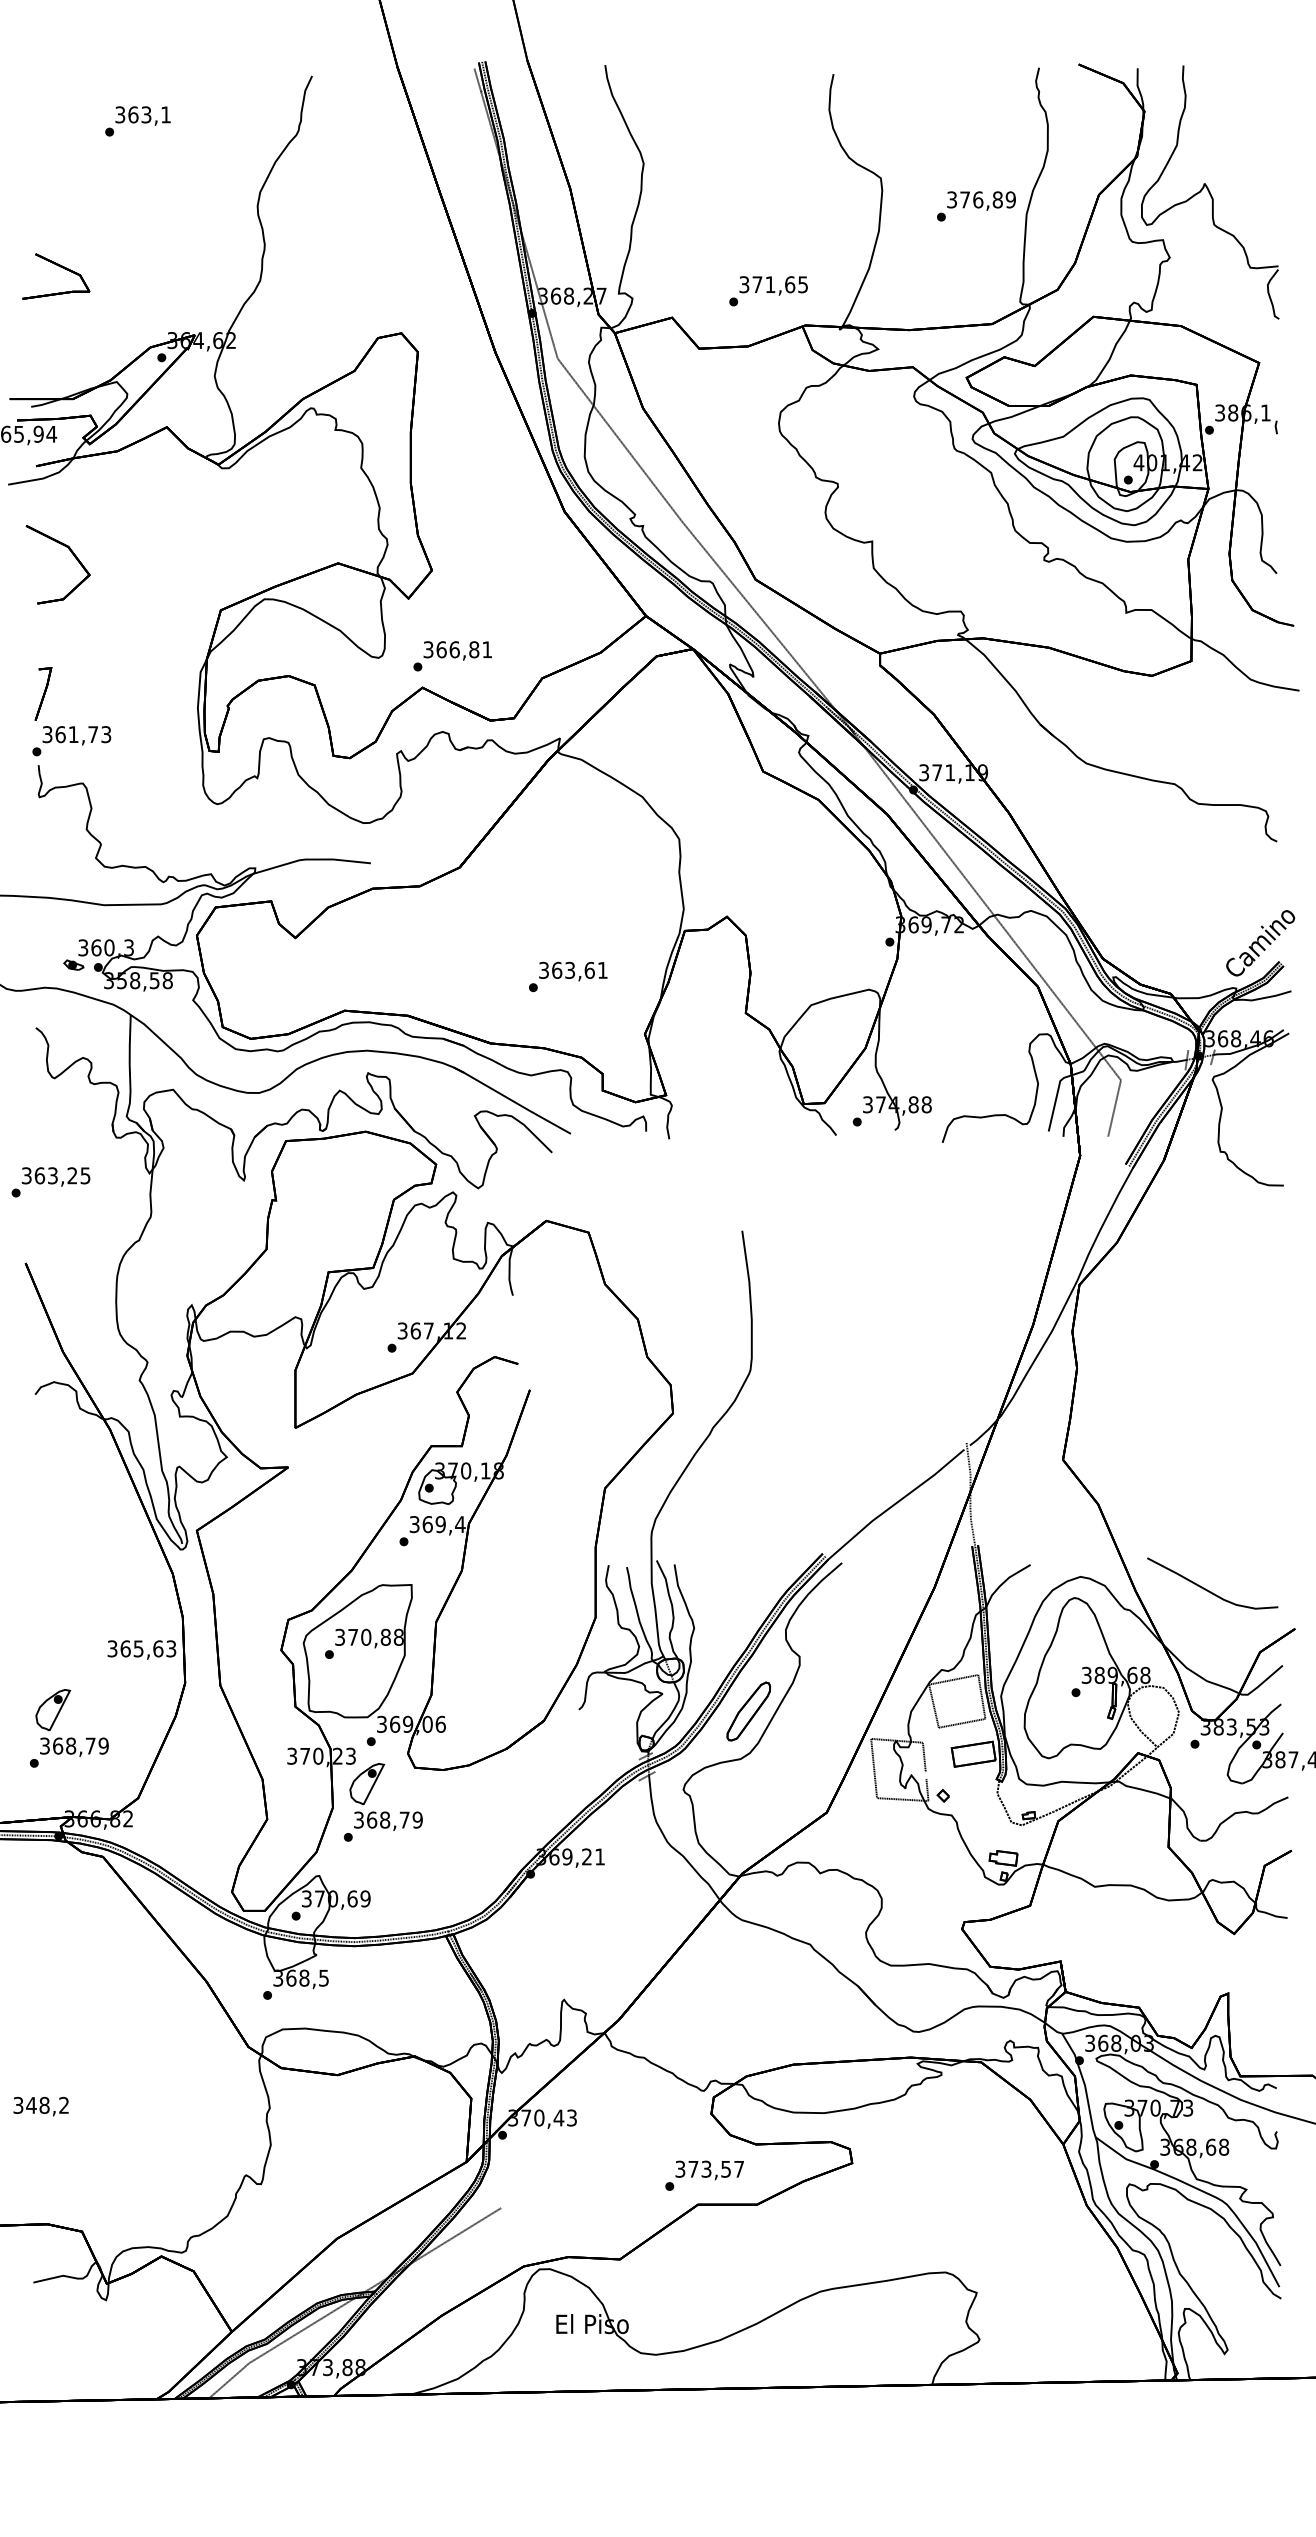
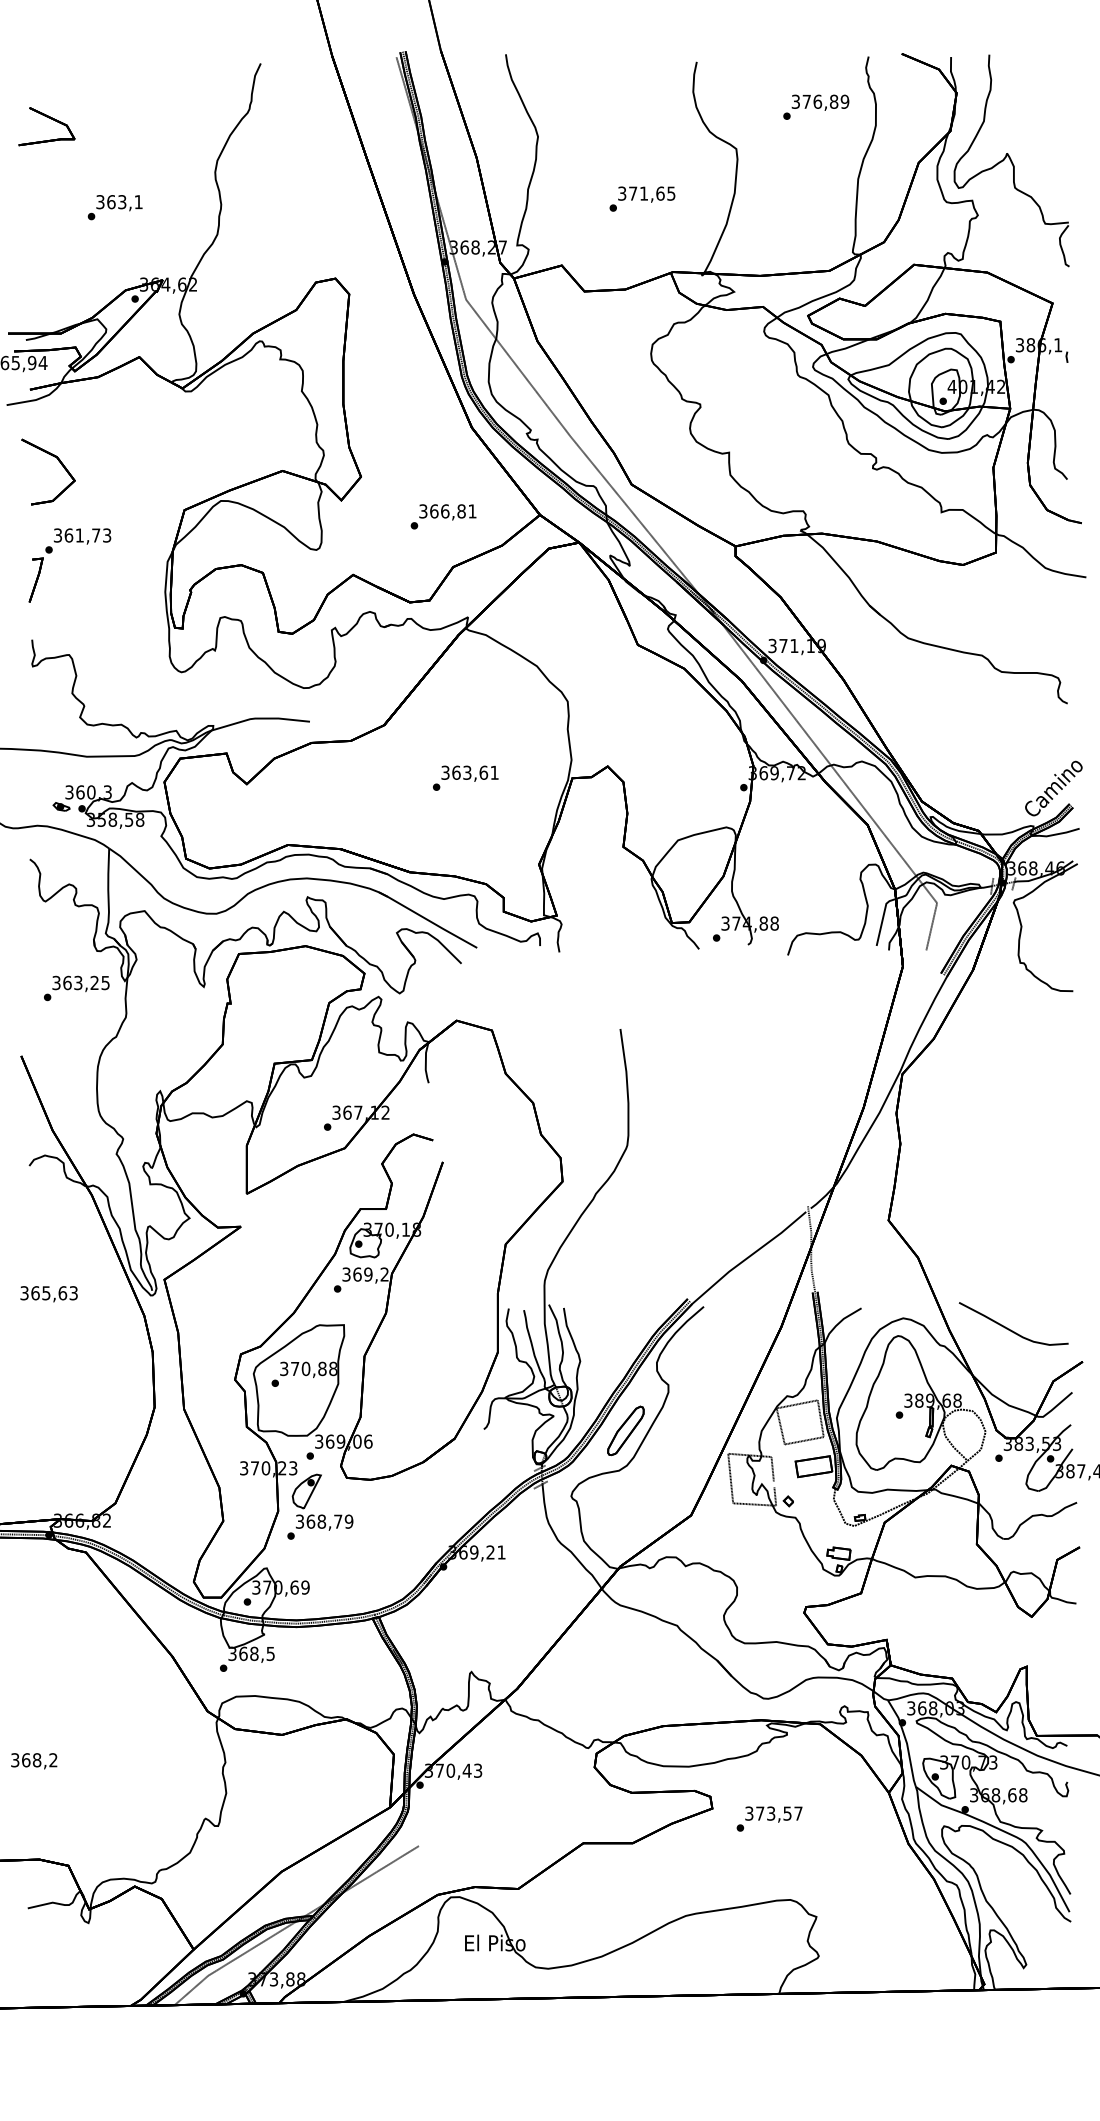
text: (137, 121) -> (114, 207), moved
text: (976, 206) -> (816, 107), moved
part: (60, 267) -> (50, 119), moved
text: (768, 291) -> (642, 199), moved
text: (452, 656) -> (443, 517), moved
text: (71, 741) -> (78, 541), moved
text: (568, 976) -> (465, 777), moved
text: (50, 1182) -> (76, 988), moved
text: (459, 1524) -> (384, 1274), 369,4 -> 369,2
text: (141, 1649) -> (48, 1293), moved
part: (69, 1737) -> (57, 1452), removed
text: (31, 2104) -> (26, 1759), 348,2 -> 368,2
text: (704, 2175) -> (769, 1818), moved

